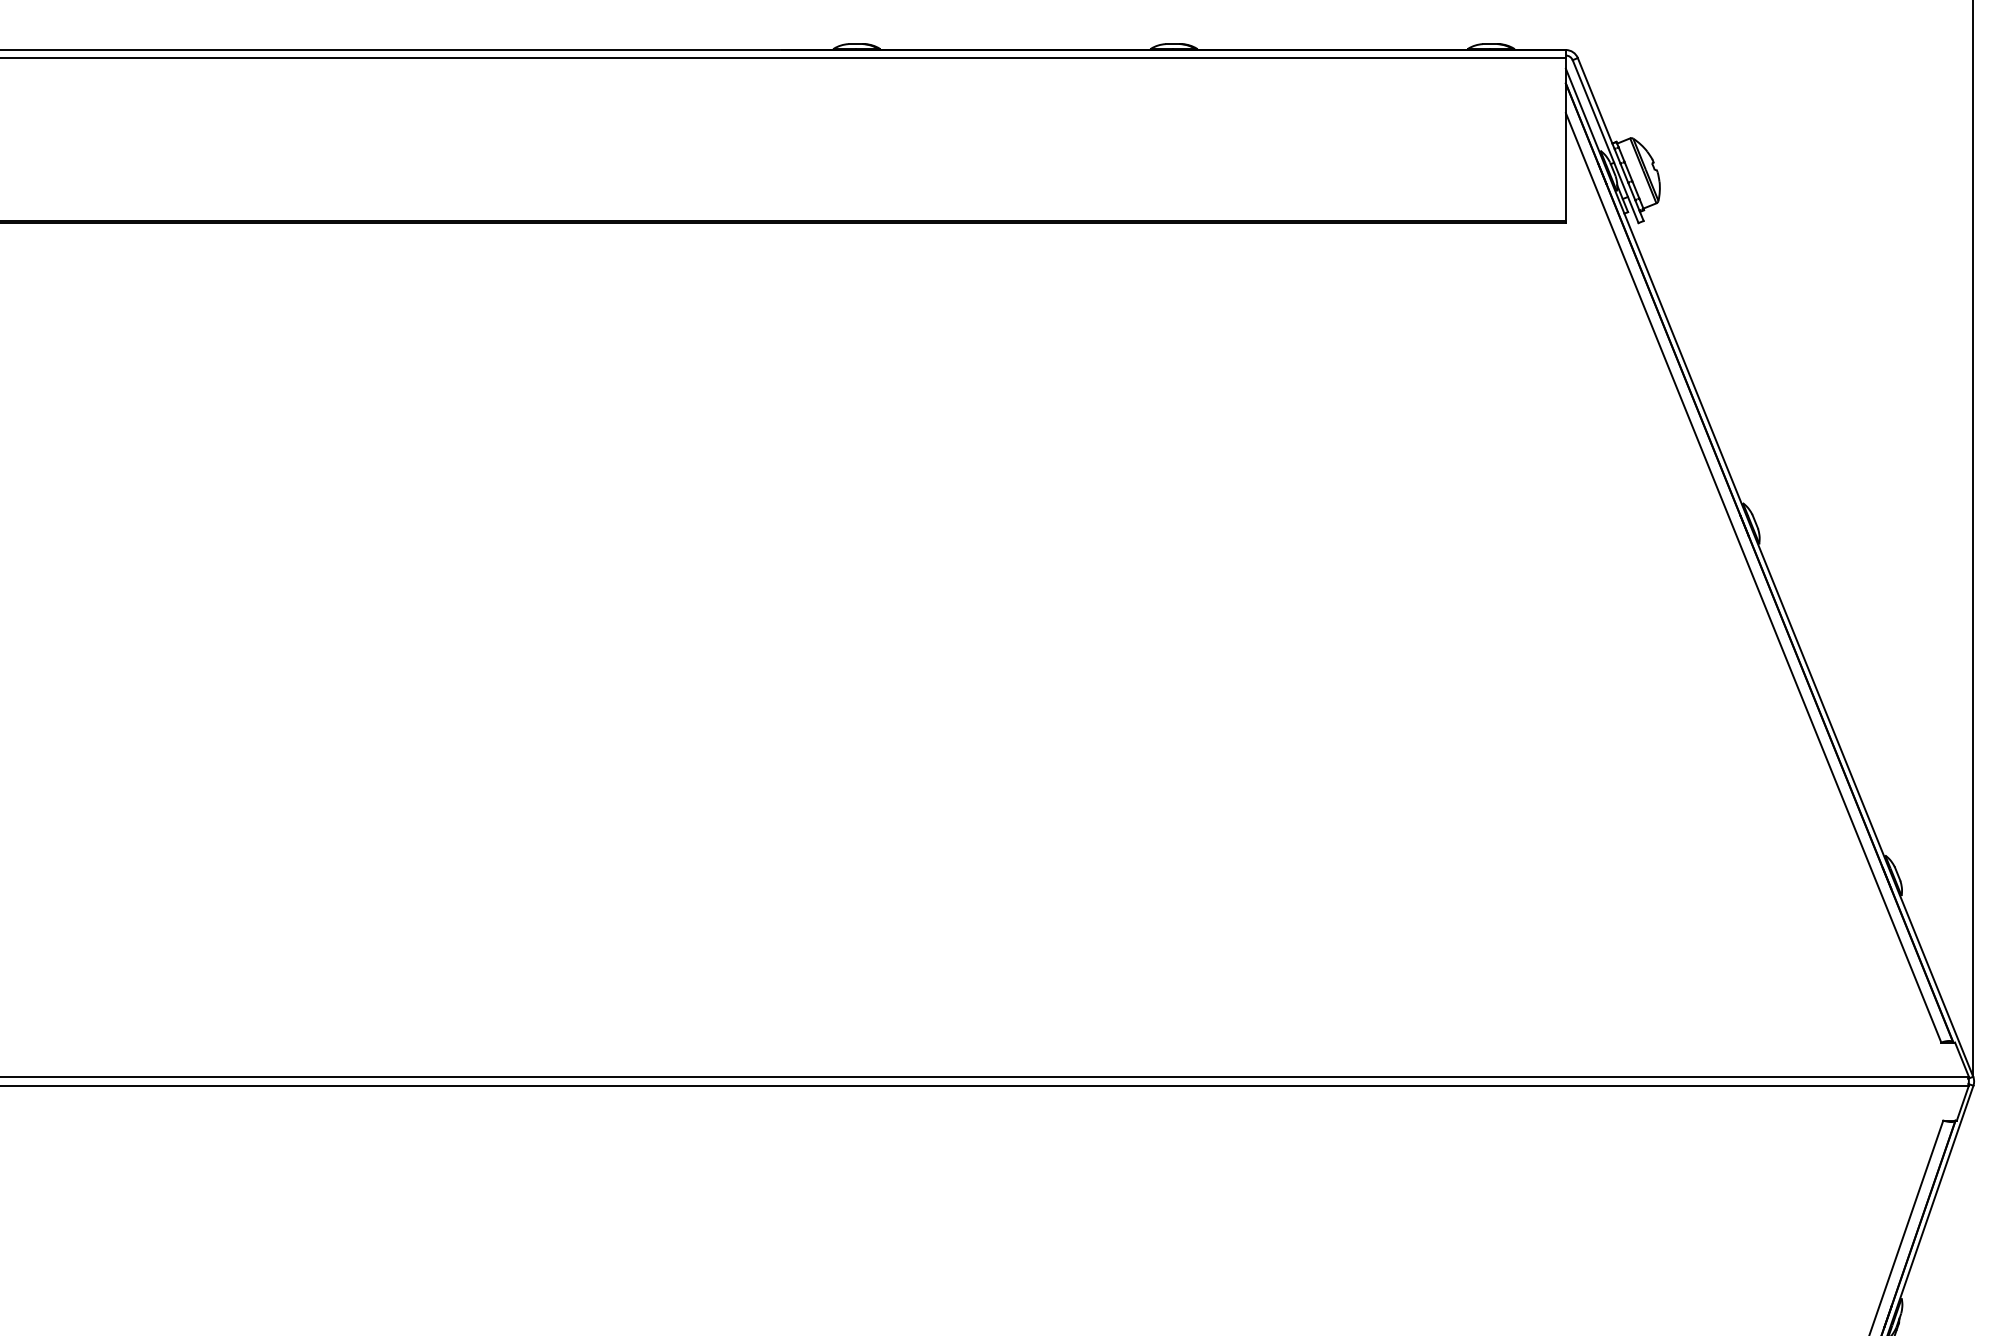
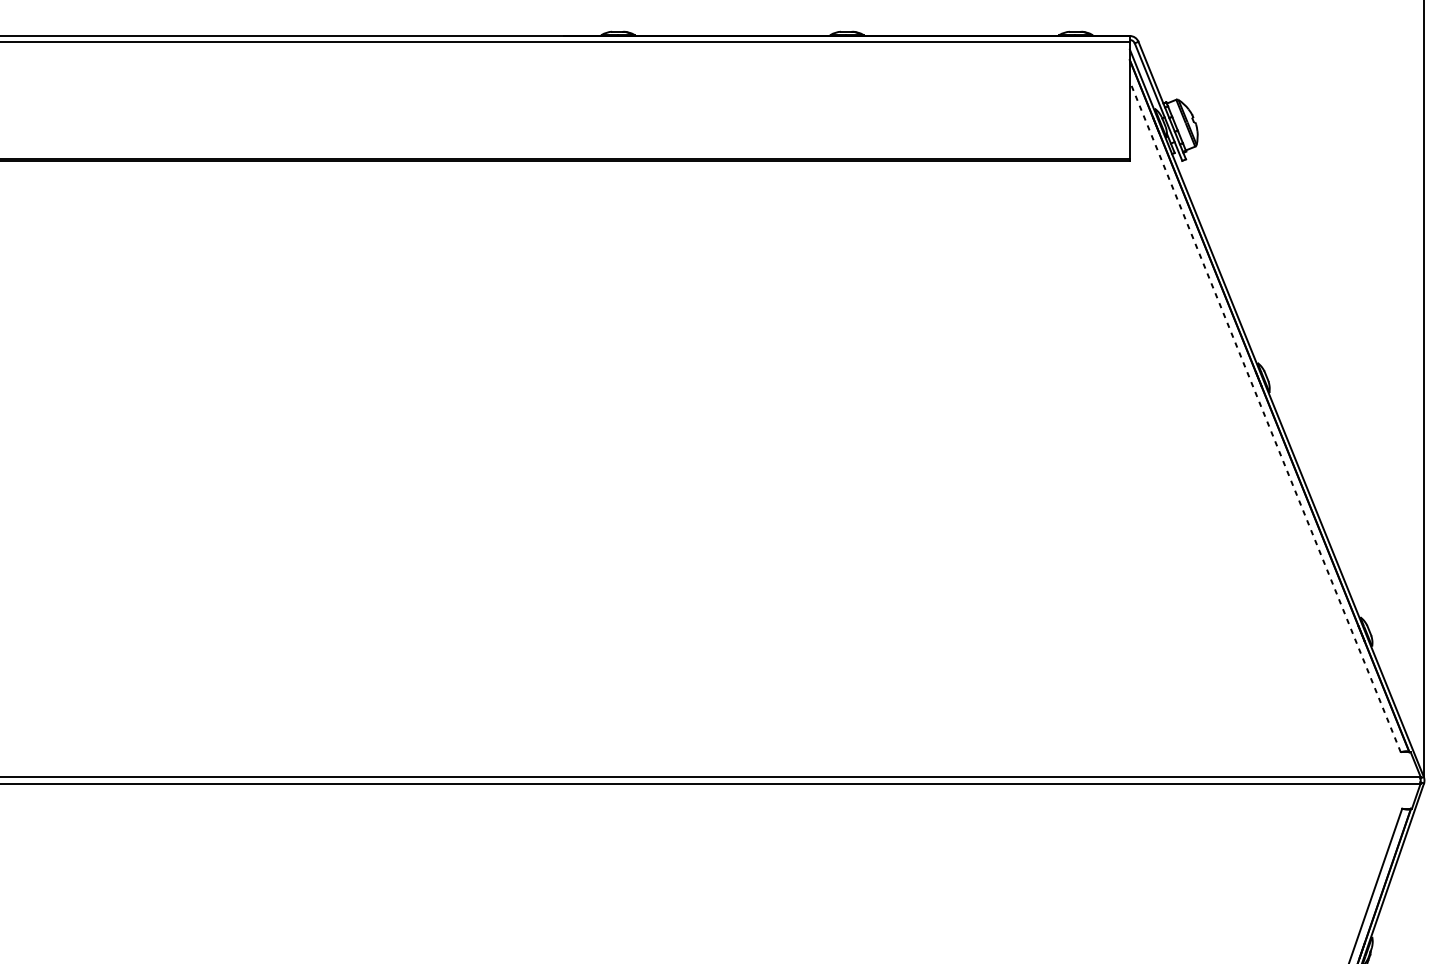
line: (1753, 577) -> (1265, 416), solid -> dashed

